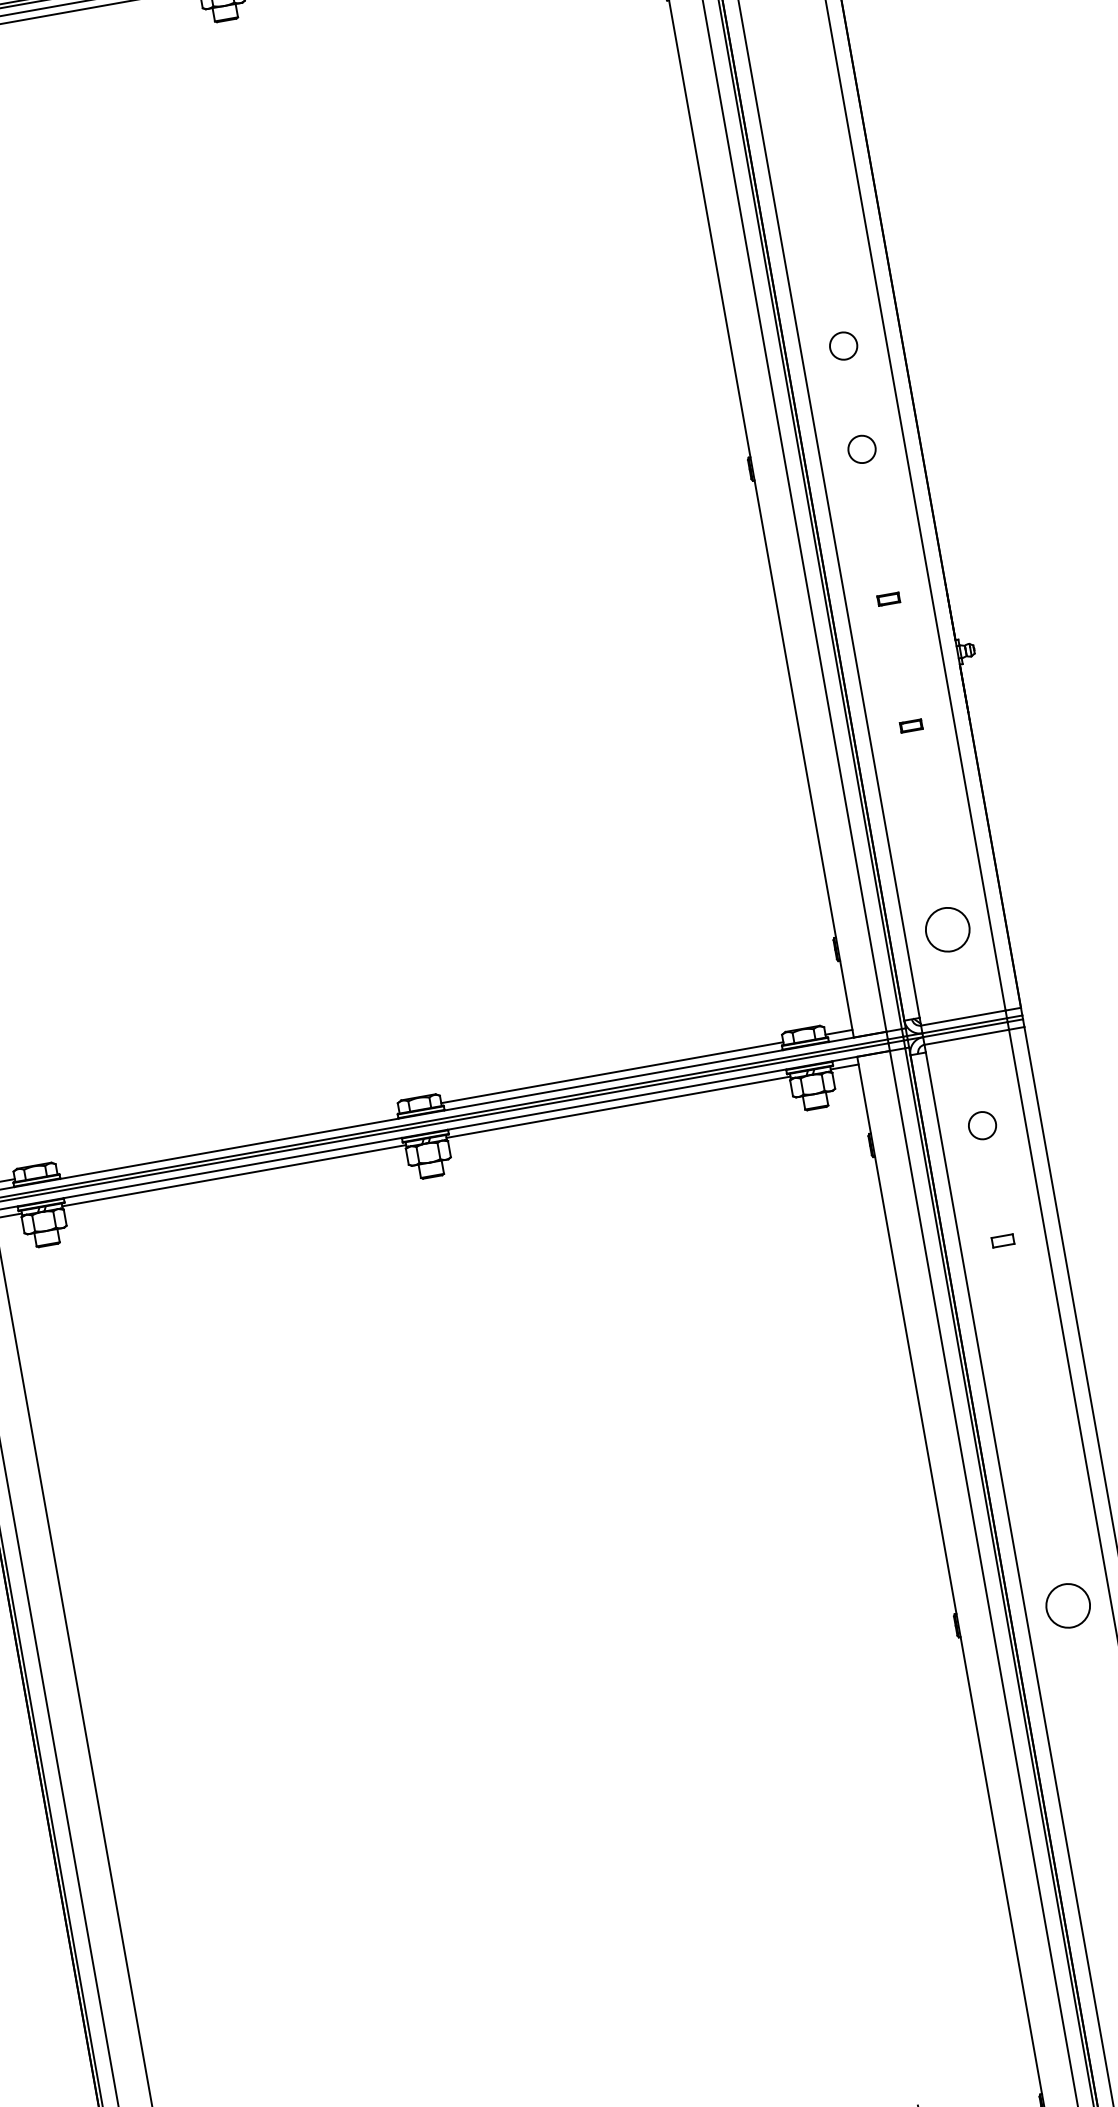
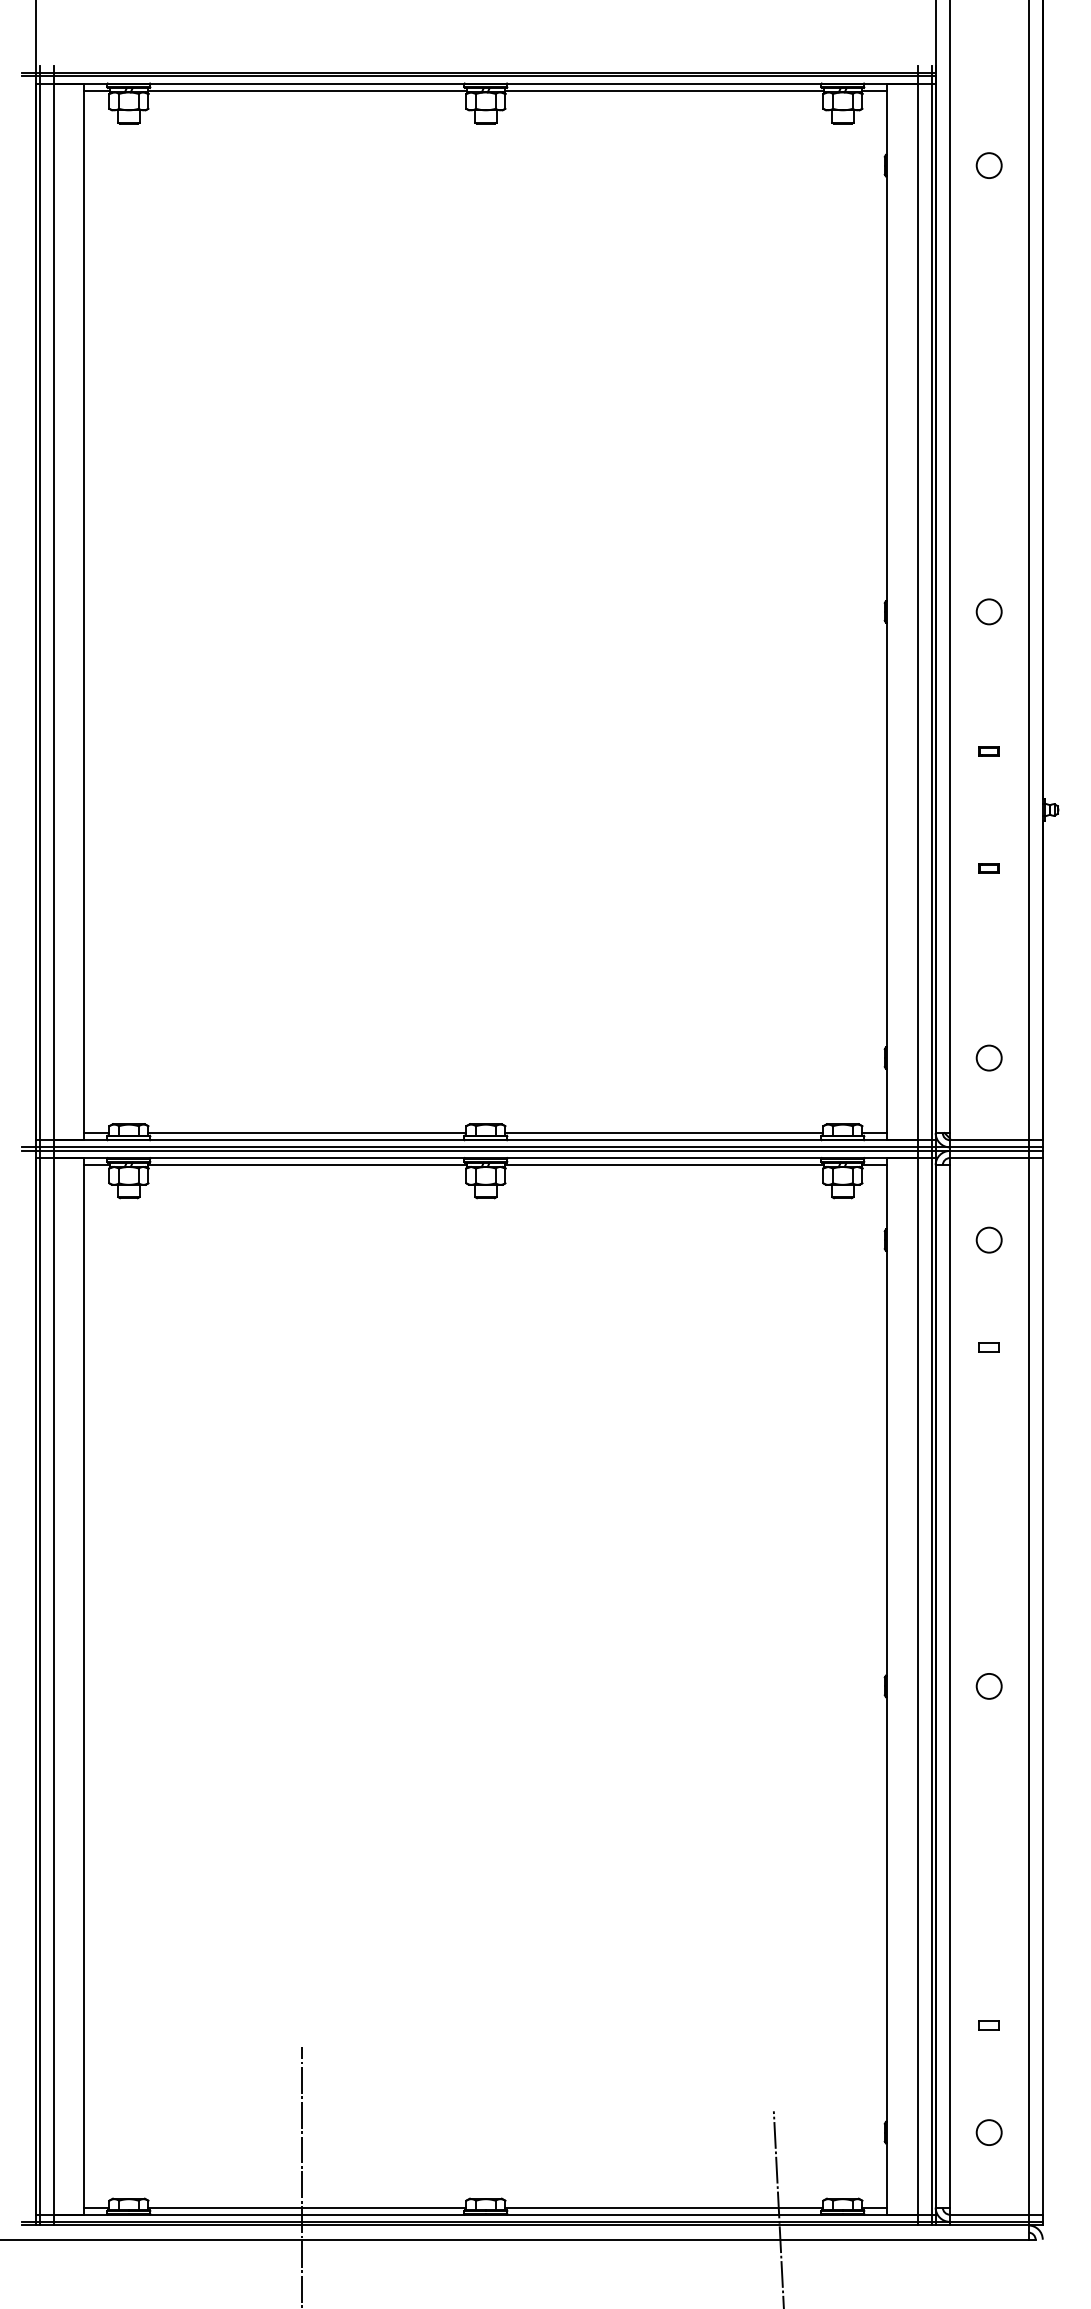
circle: (842, 345) -> (988, 515), removed
circle: (946, 929) -> (988, 1057), size x0.62
line: (228, 1141) -> (307, 1133), added
circle: (1067, 1606) -> (988, 1686), size x0.62

